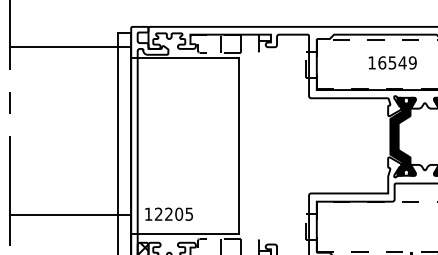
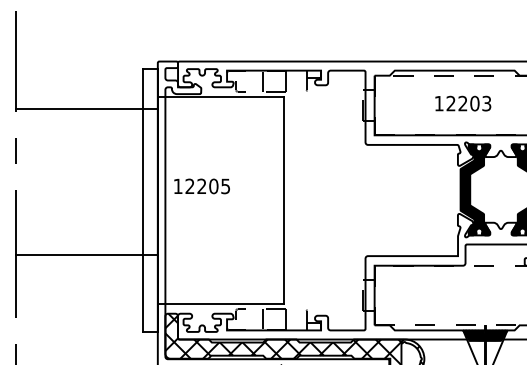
line: (70, 47) -> (86, 109), moved
text: (397, 62) -> (468, 103), 16549 -> 12203
text: (168, 214) -> (201, 186), moved
line: (70, 215) -> (86, 255), moved

